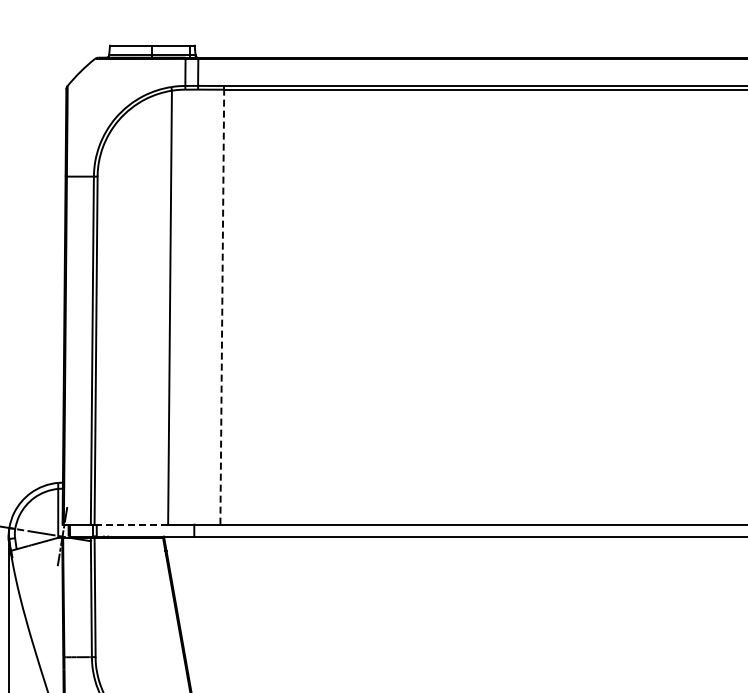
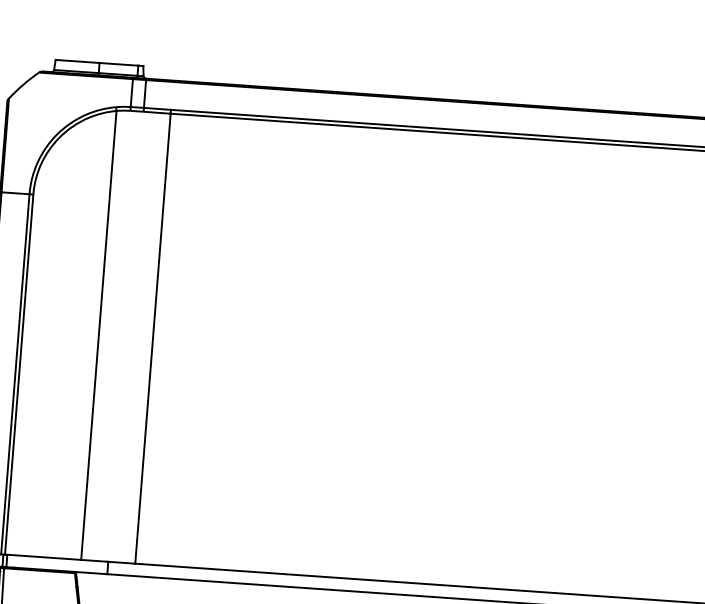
line: (222, 306) -> (153, 338), dashed -> solid
line: (131, 524) -> (43, 557), dashed -> solid

